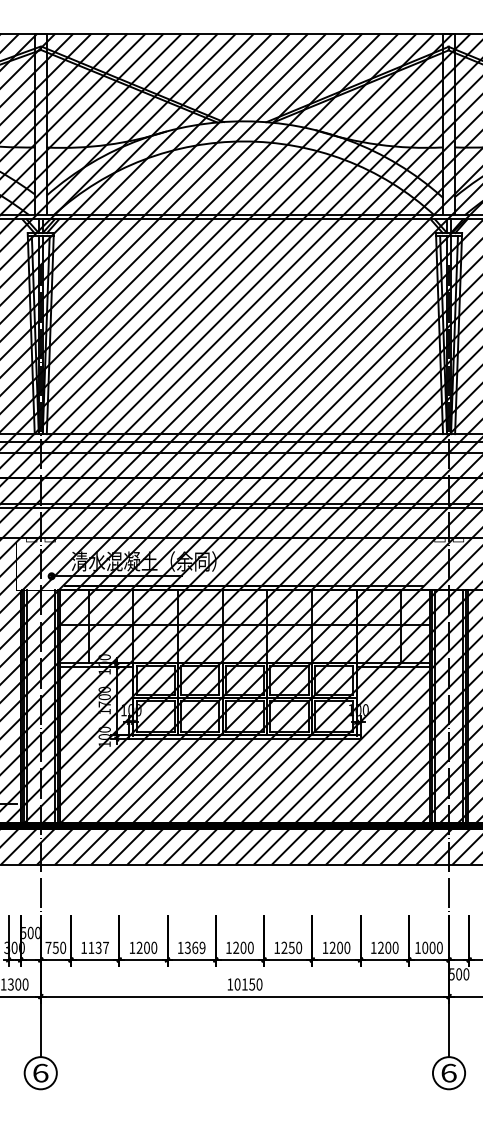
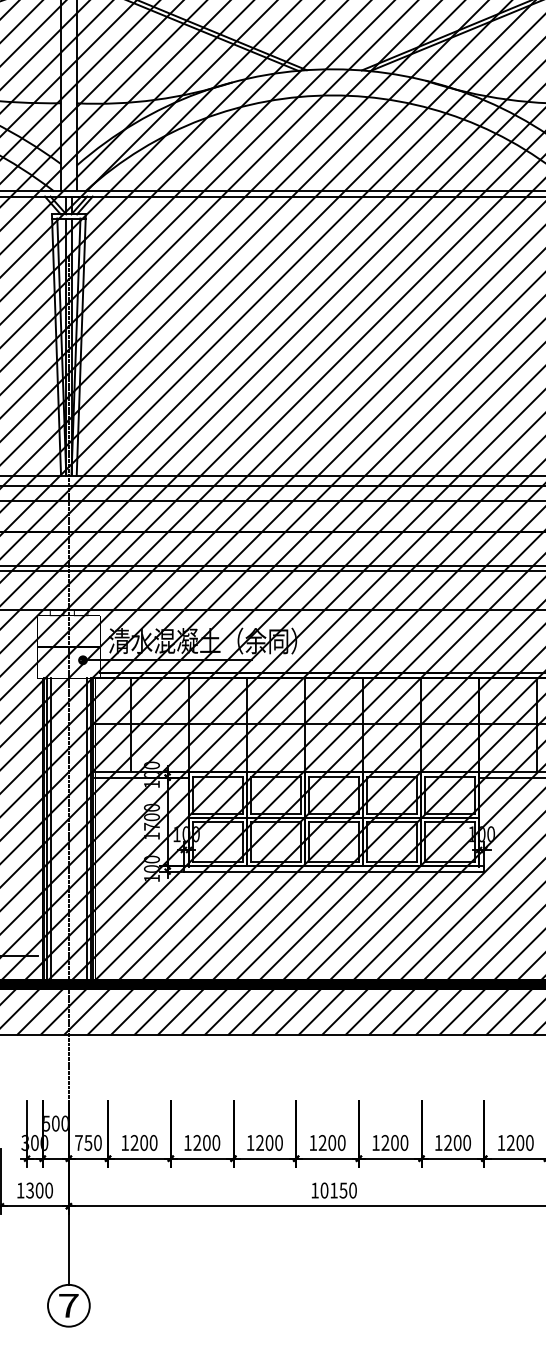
text: (98, 947) -> (143, 1142), 1137 -> 1200
text: (194, 947) -> (268, 1142), 1369 -> 1200
text: (291, 947) -> (394, 1142), 1250 -> 1200
text: (40, 1072) -> (68, 1304), 6 -> 7

